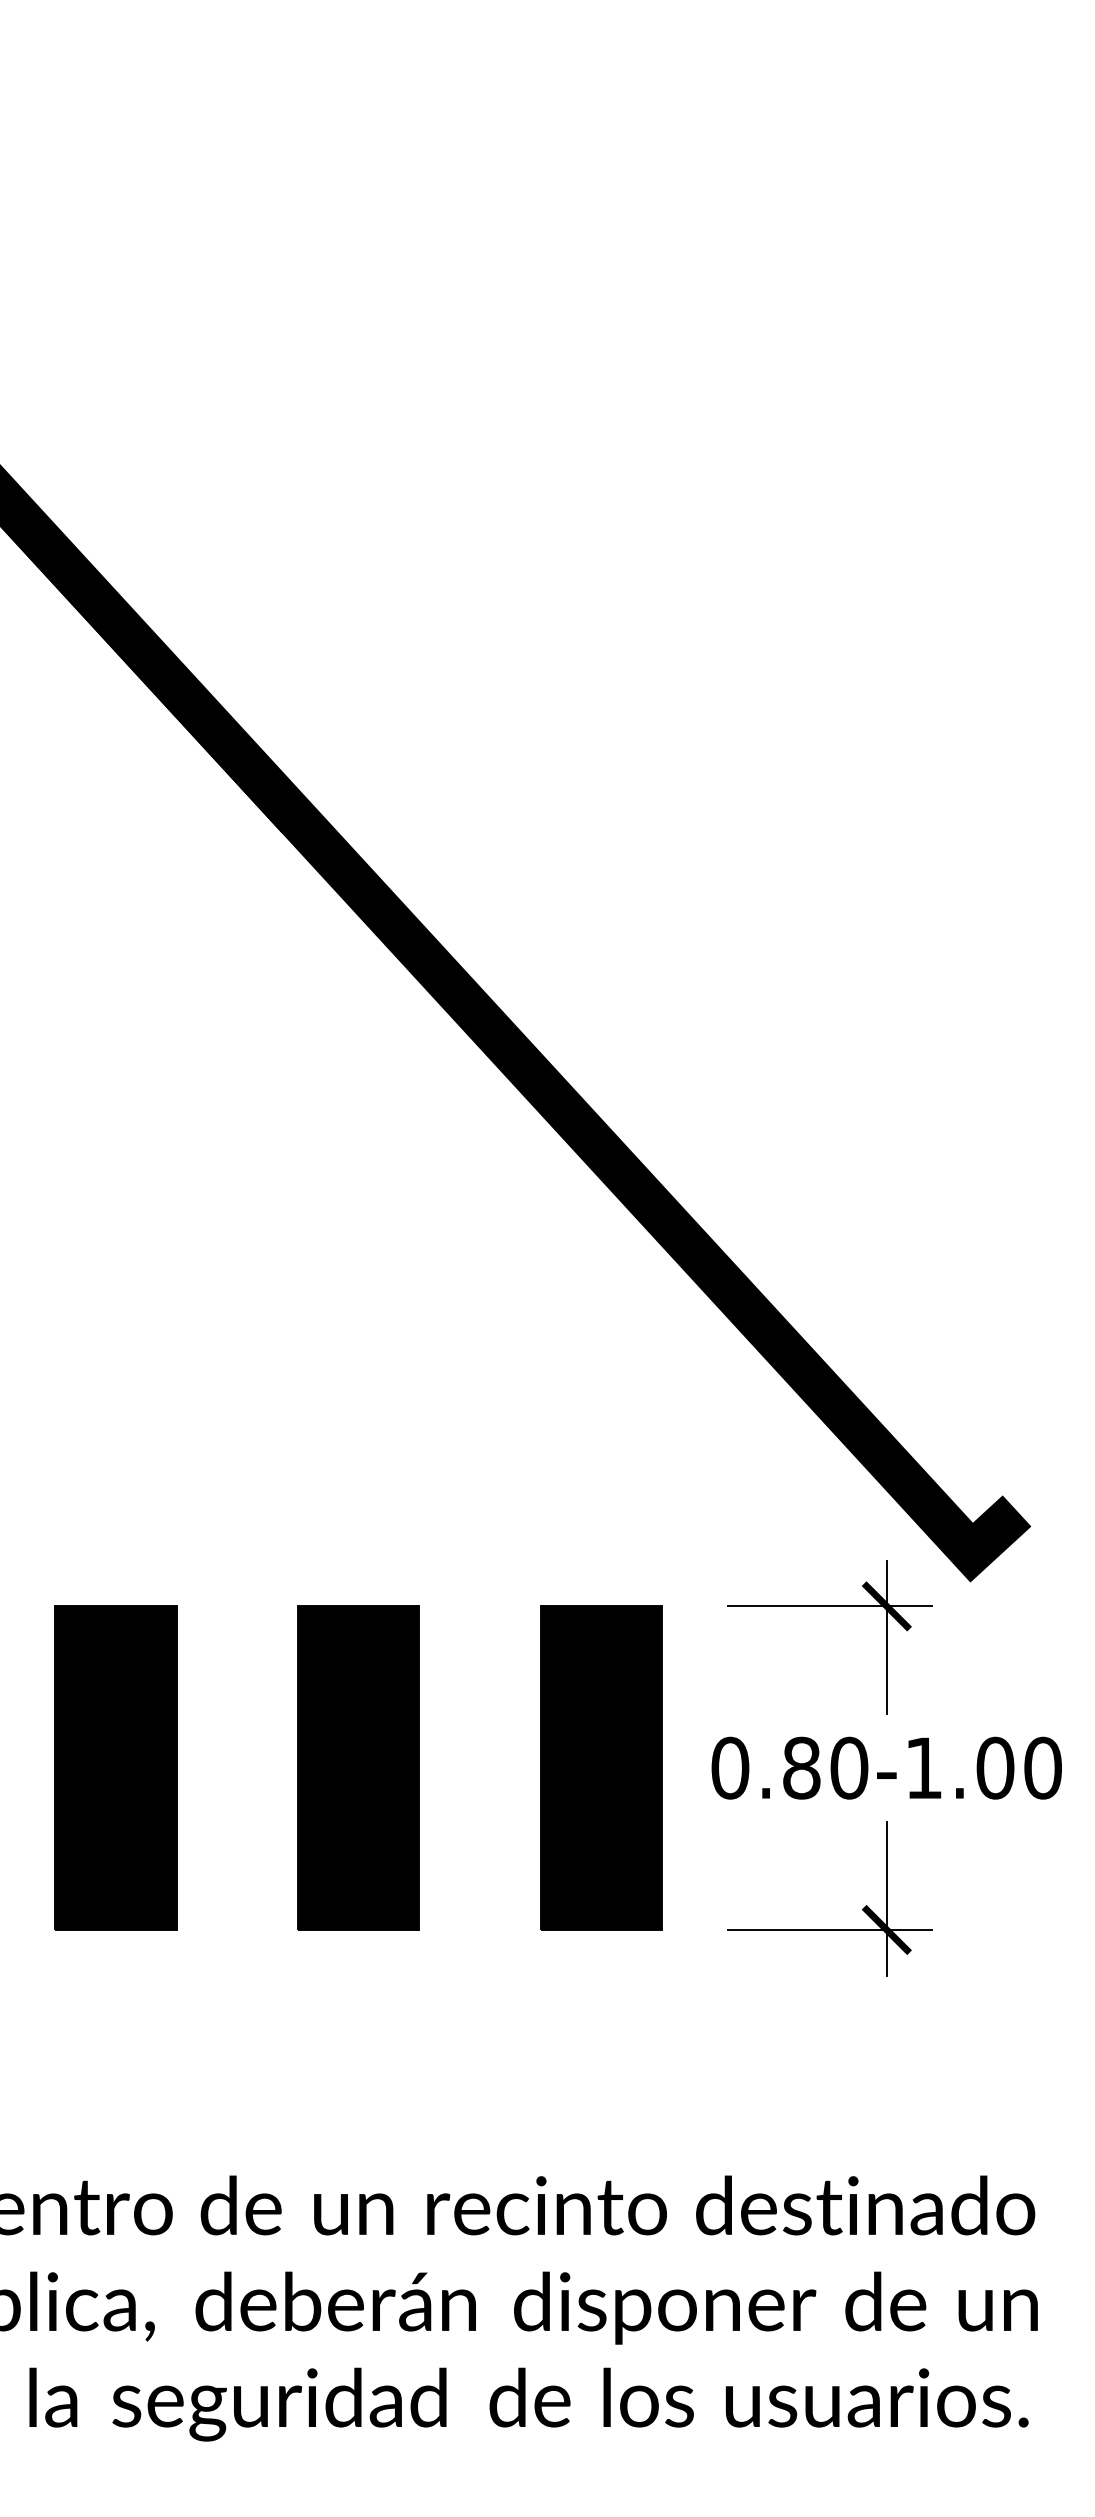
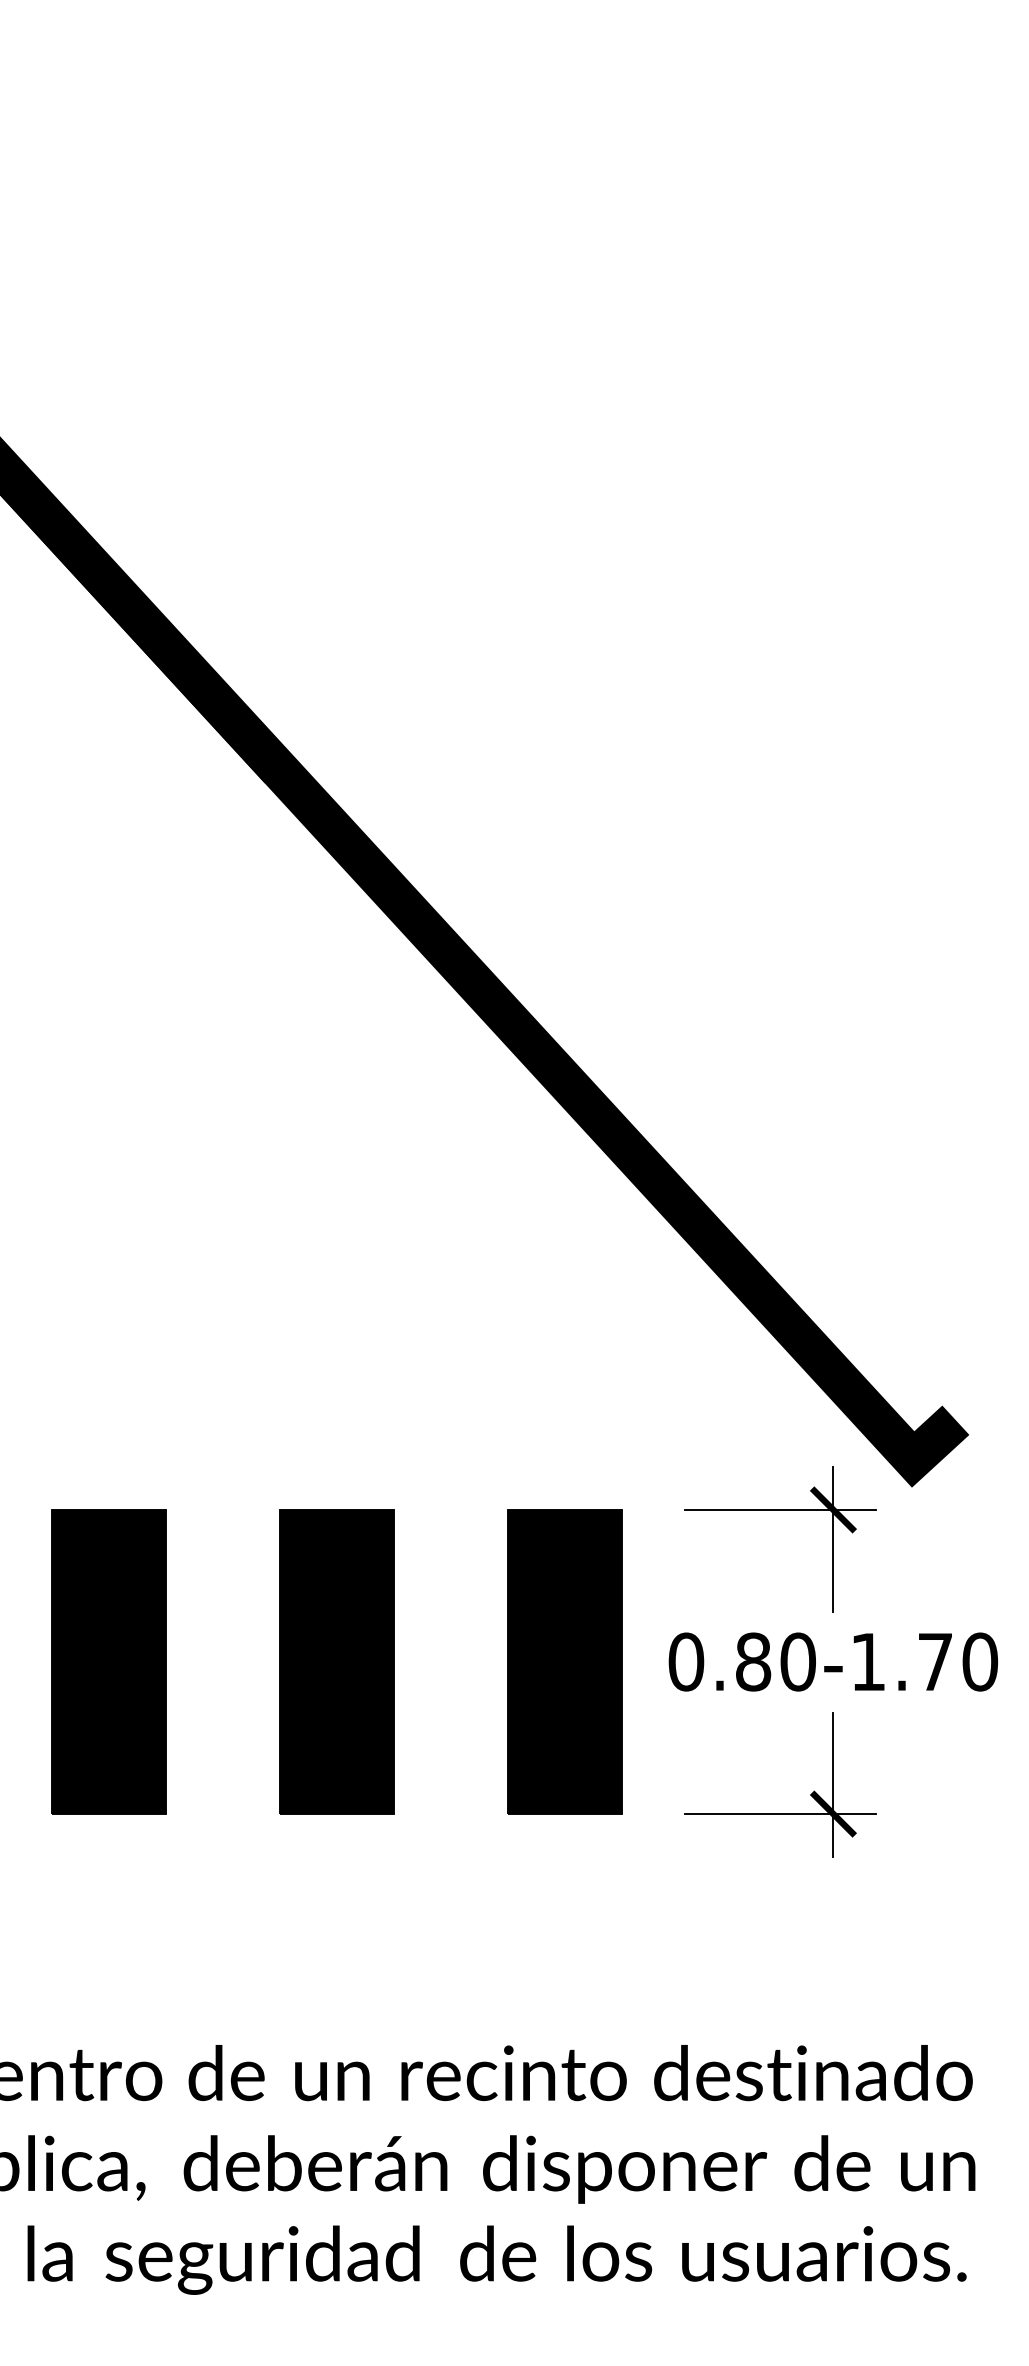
text: (995, 1767) -> (935, 1661), 0.80-1.00 -> 0.80-1.70

